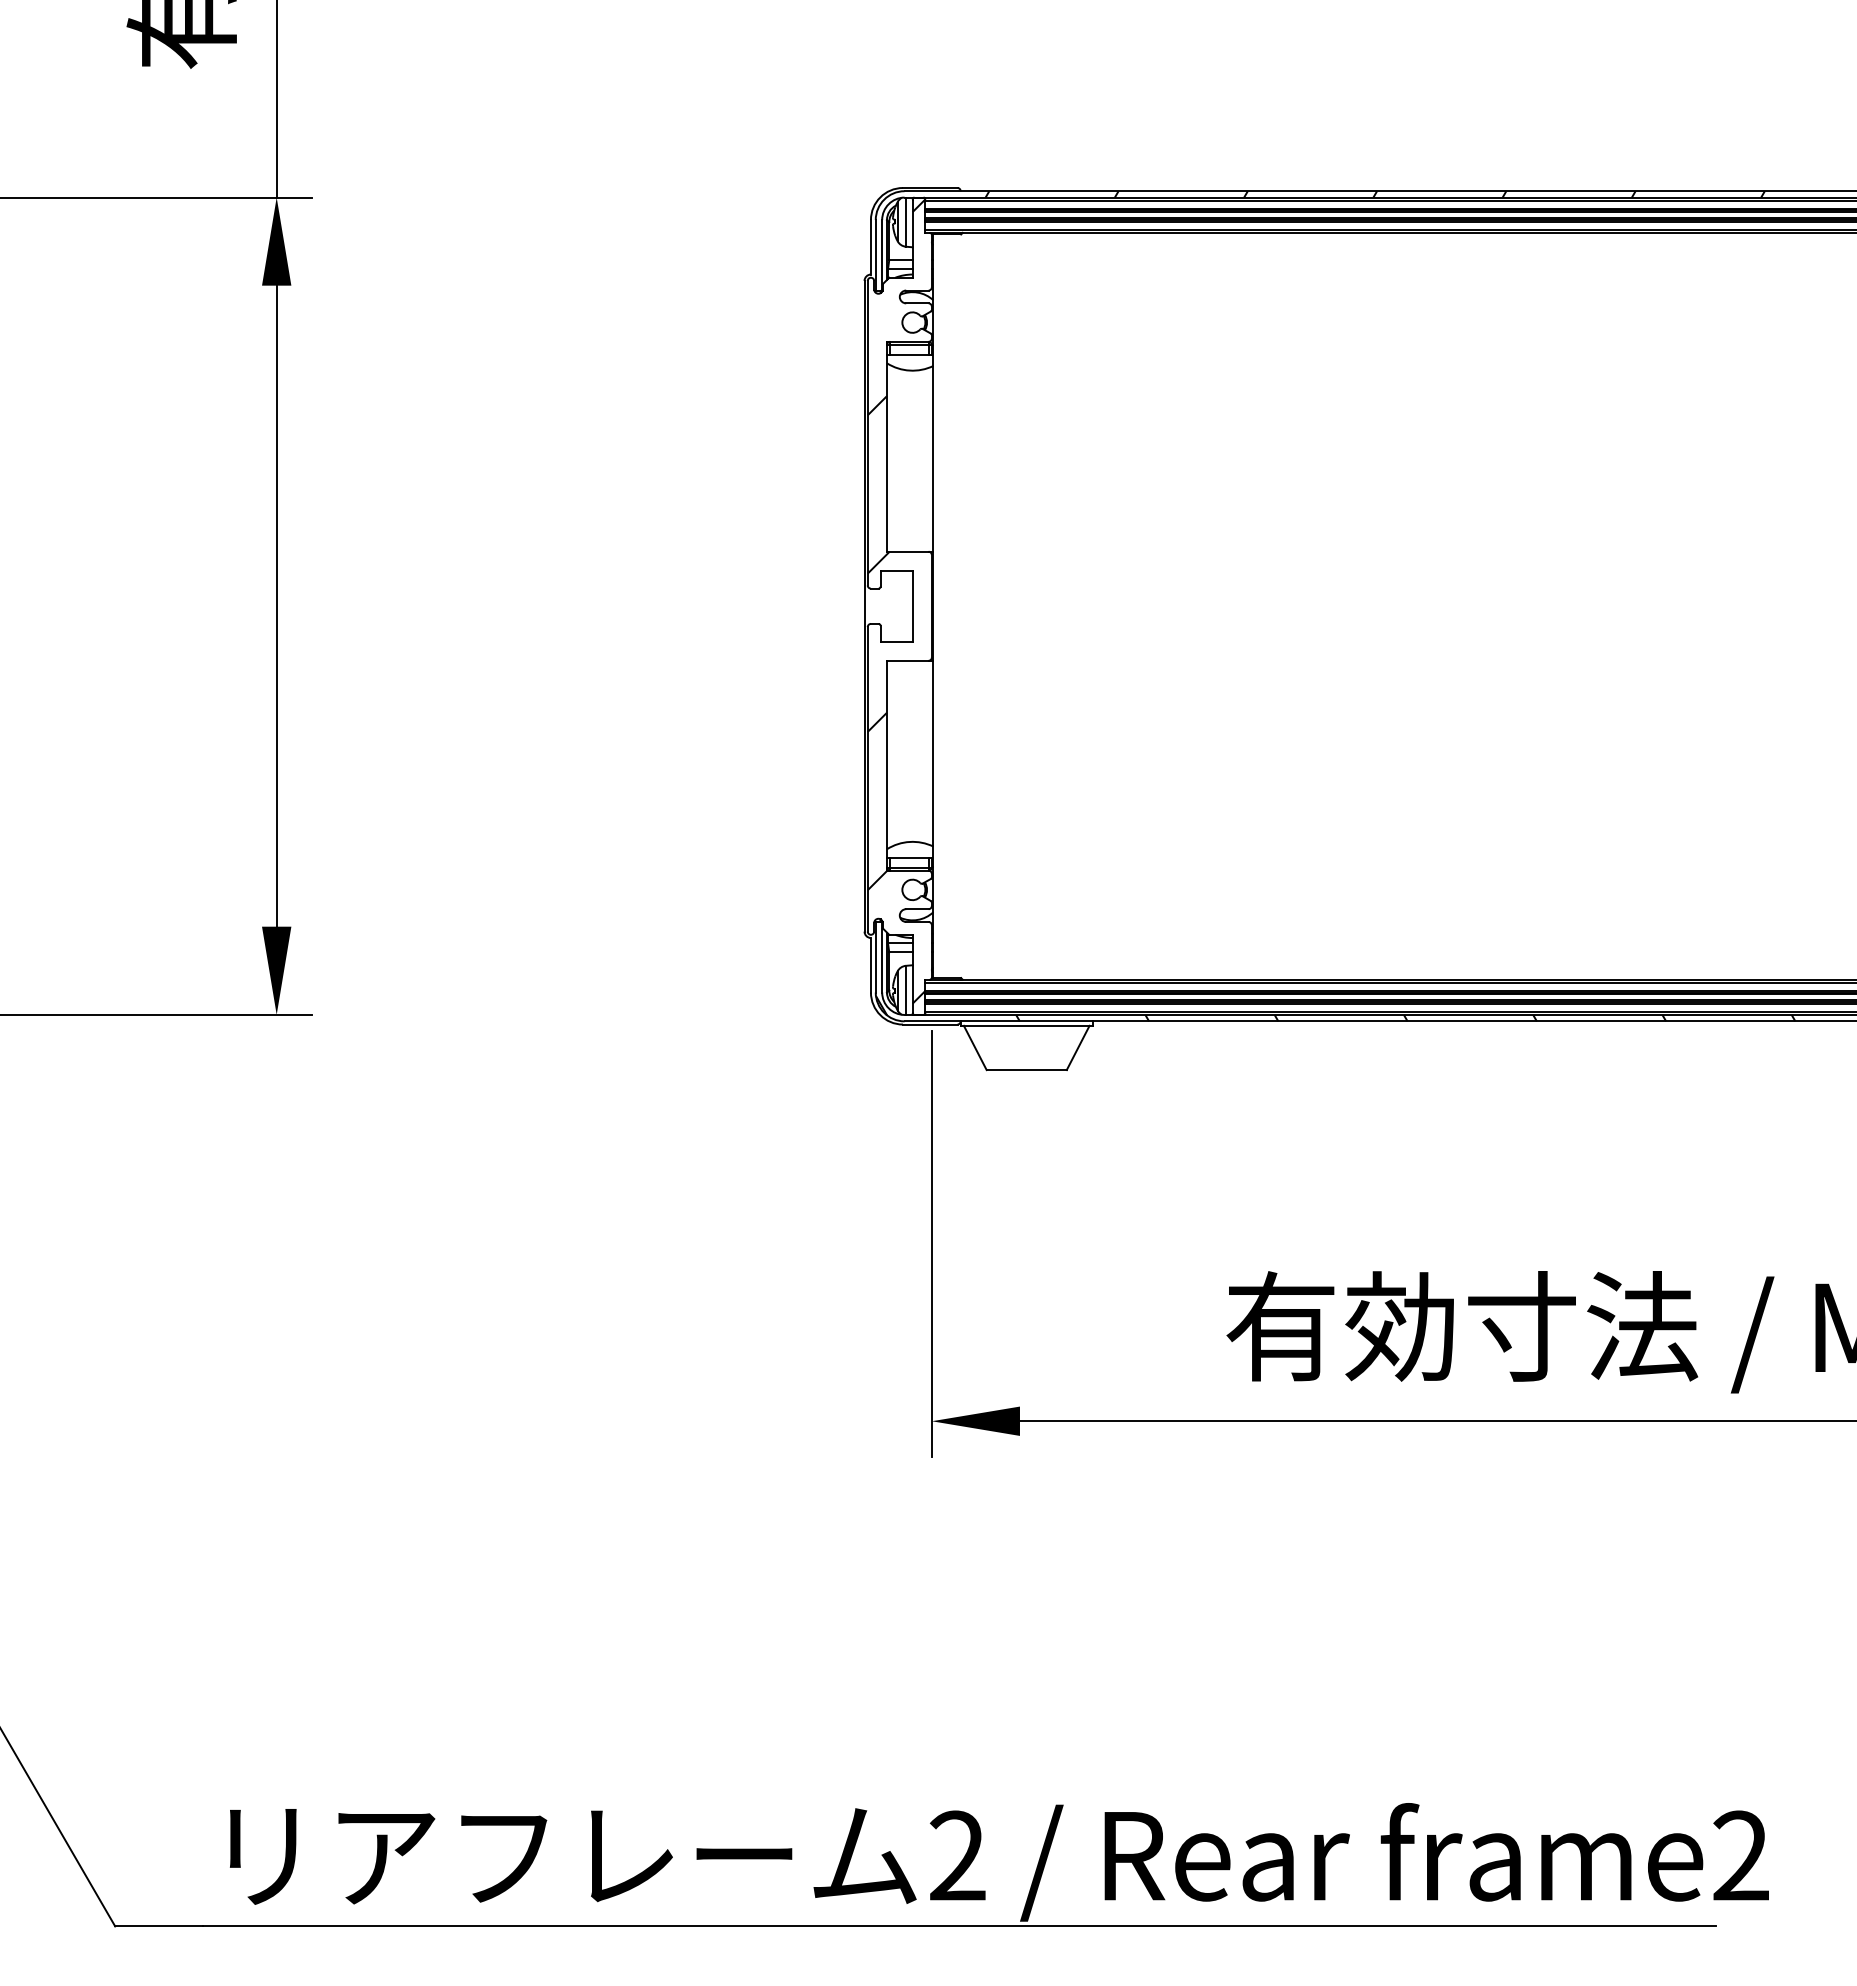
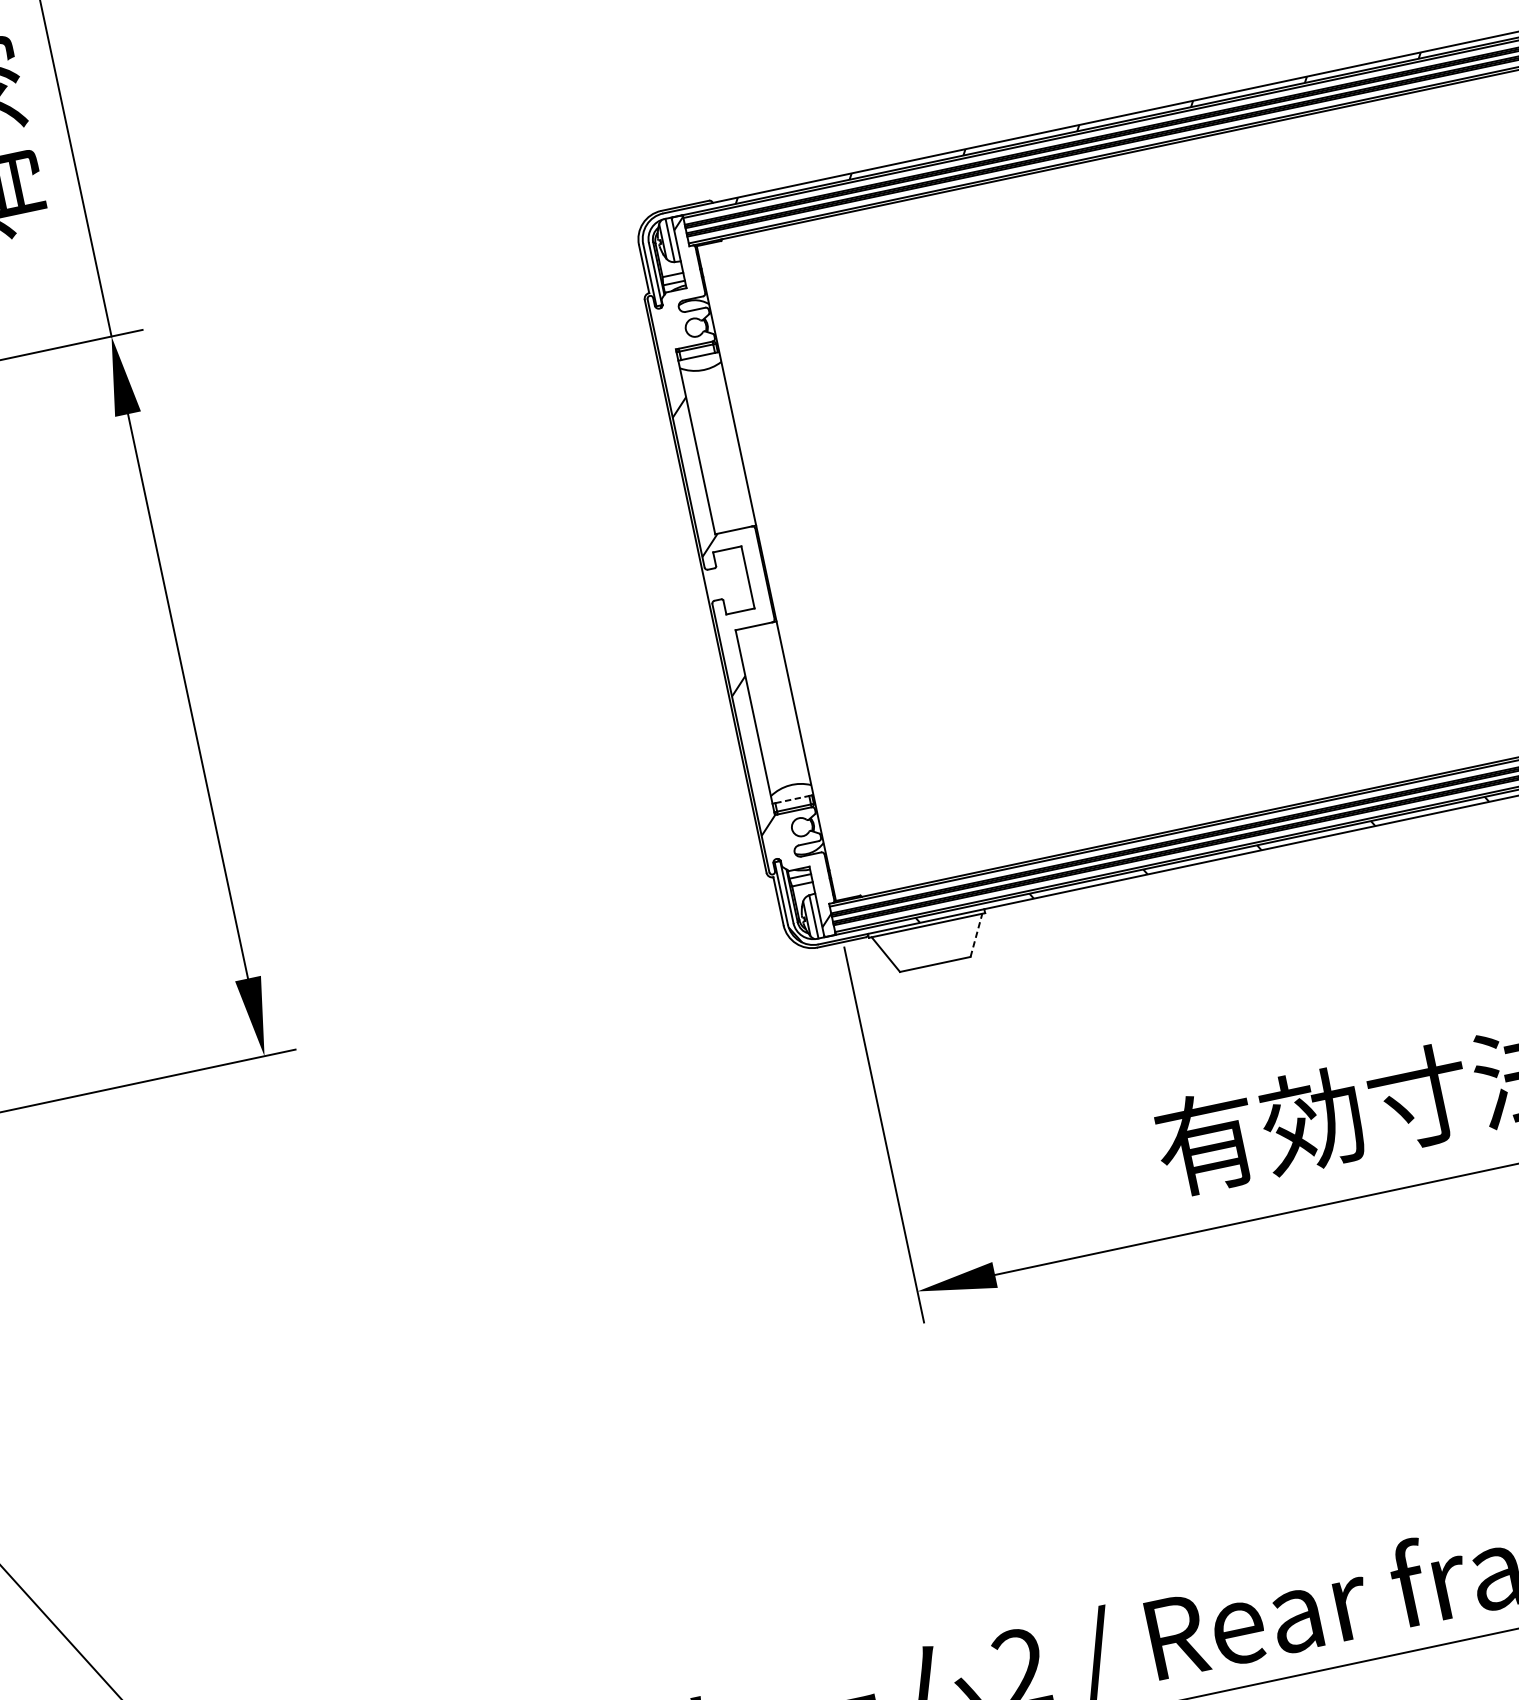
line: (909, 857) -> (792, 799), solid -> dashed
line: (1078, 1047) -> (976, 934), solid -> dashed

